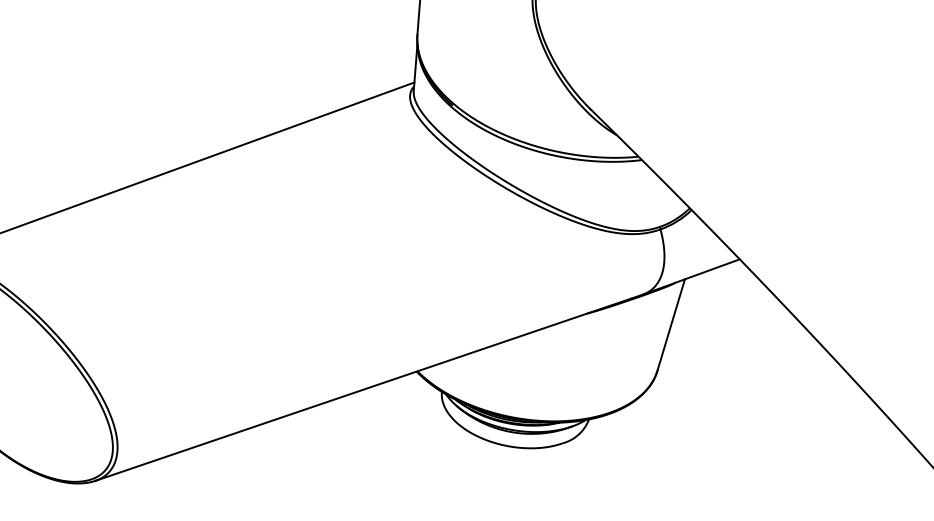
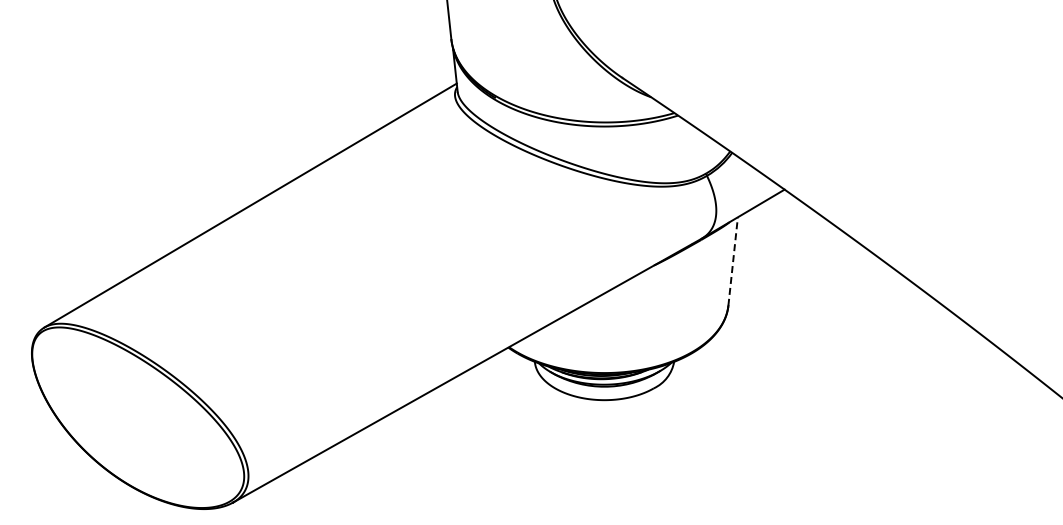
line: (671, 325) -> (733, 261), solid -> dashed

